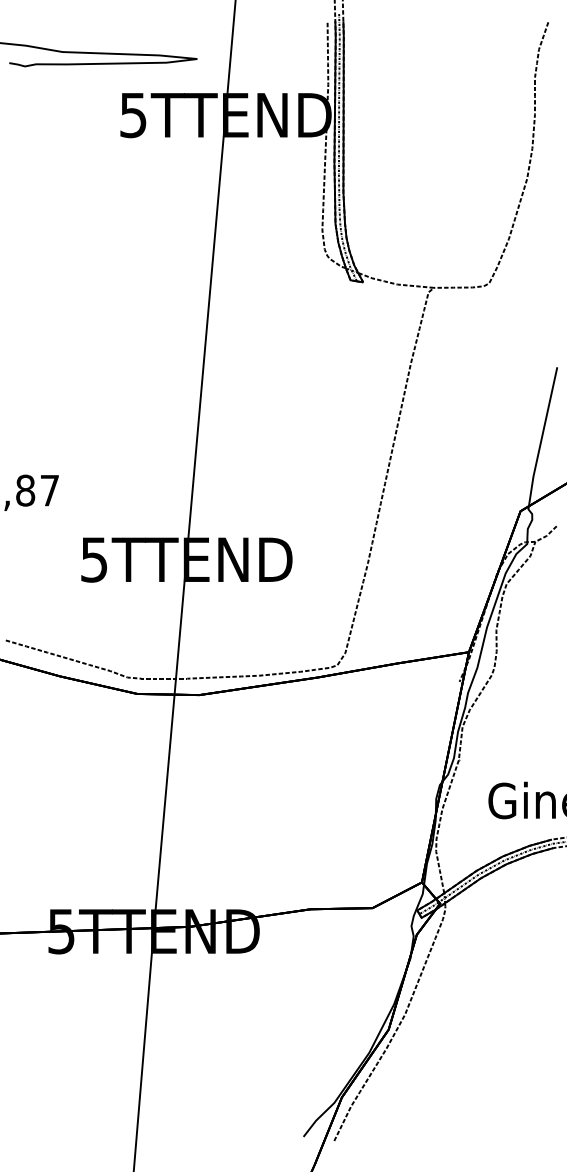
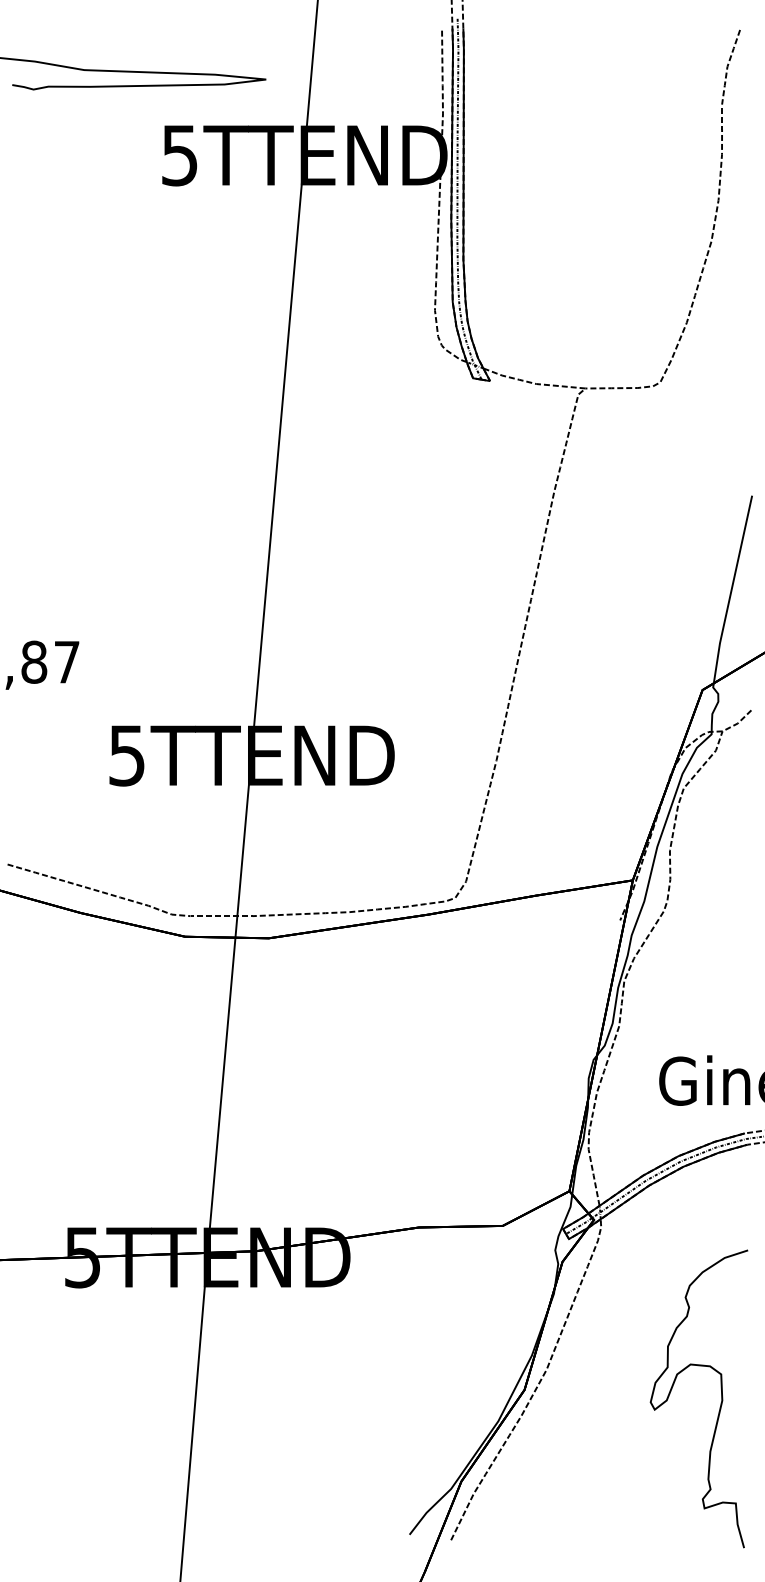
curve: (533, 1039) -> (720, 1403), added

